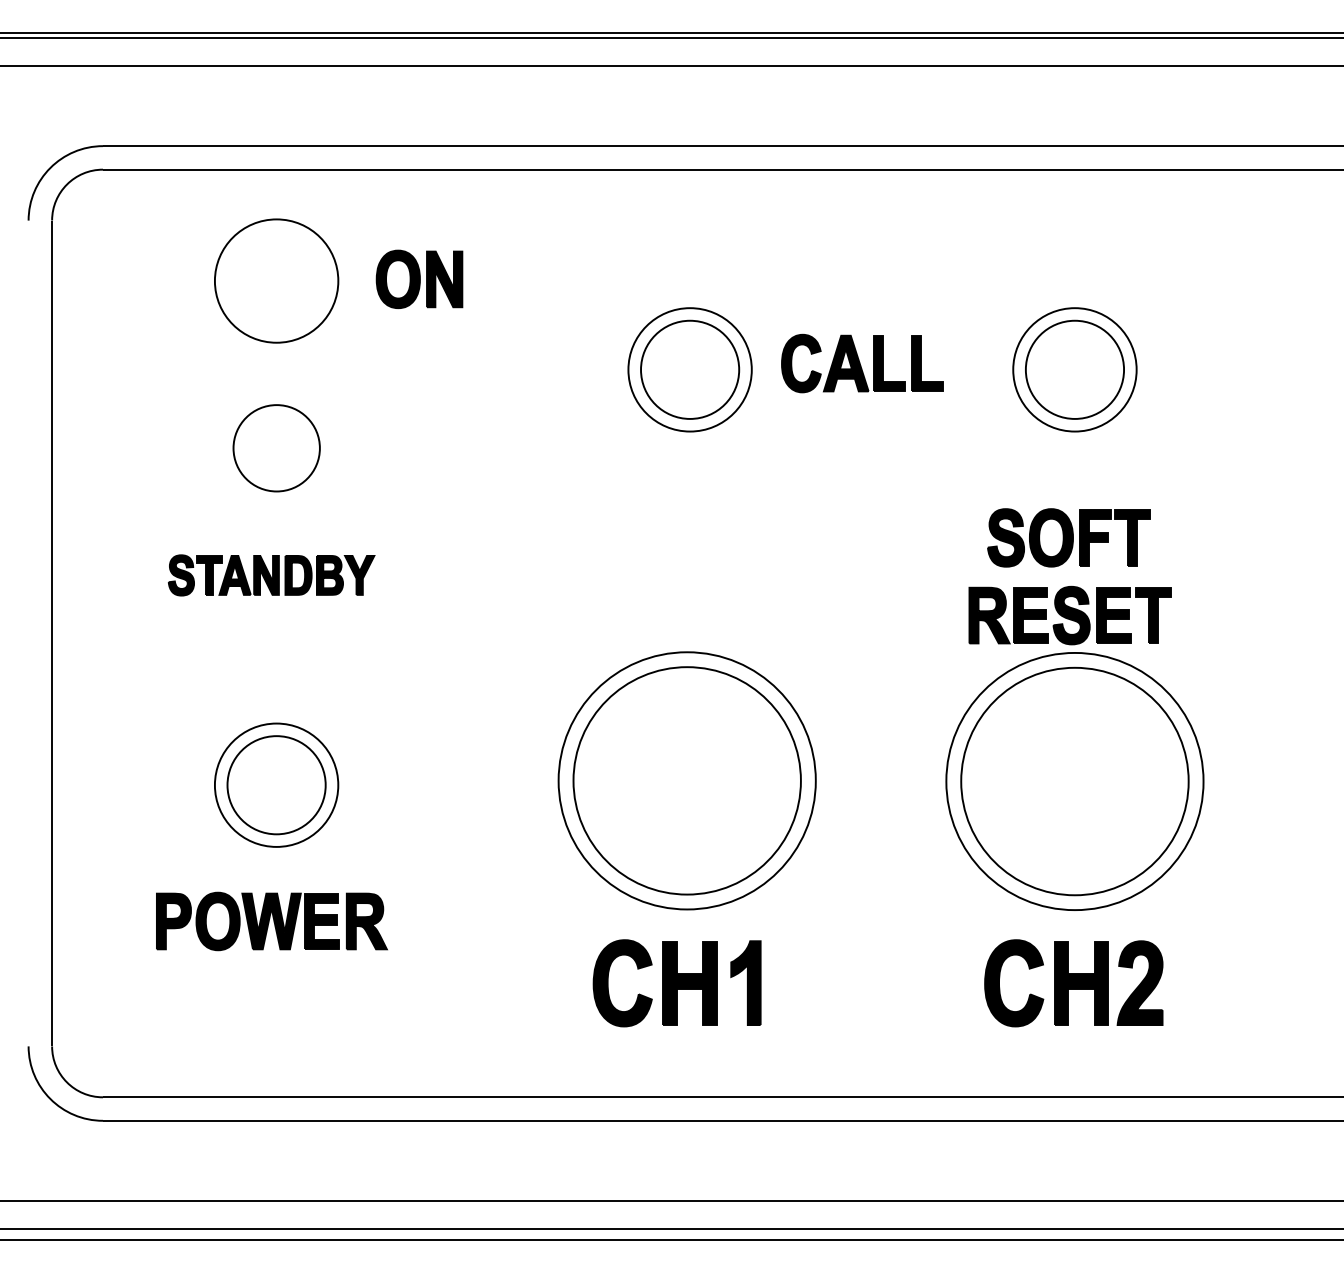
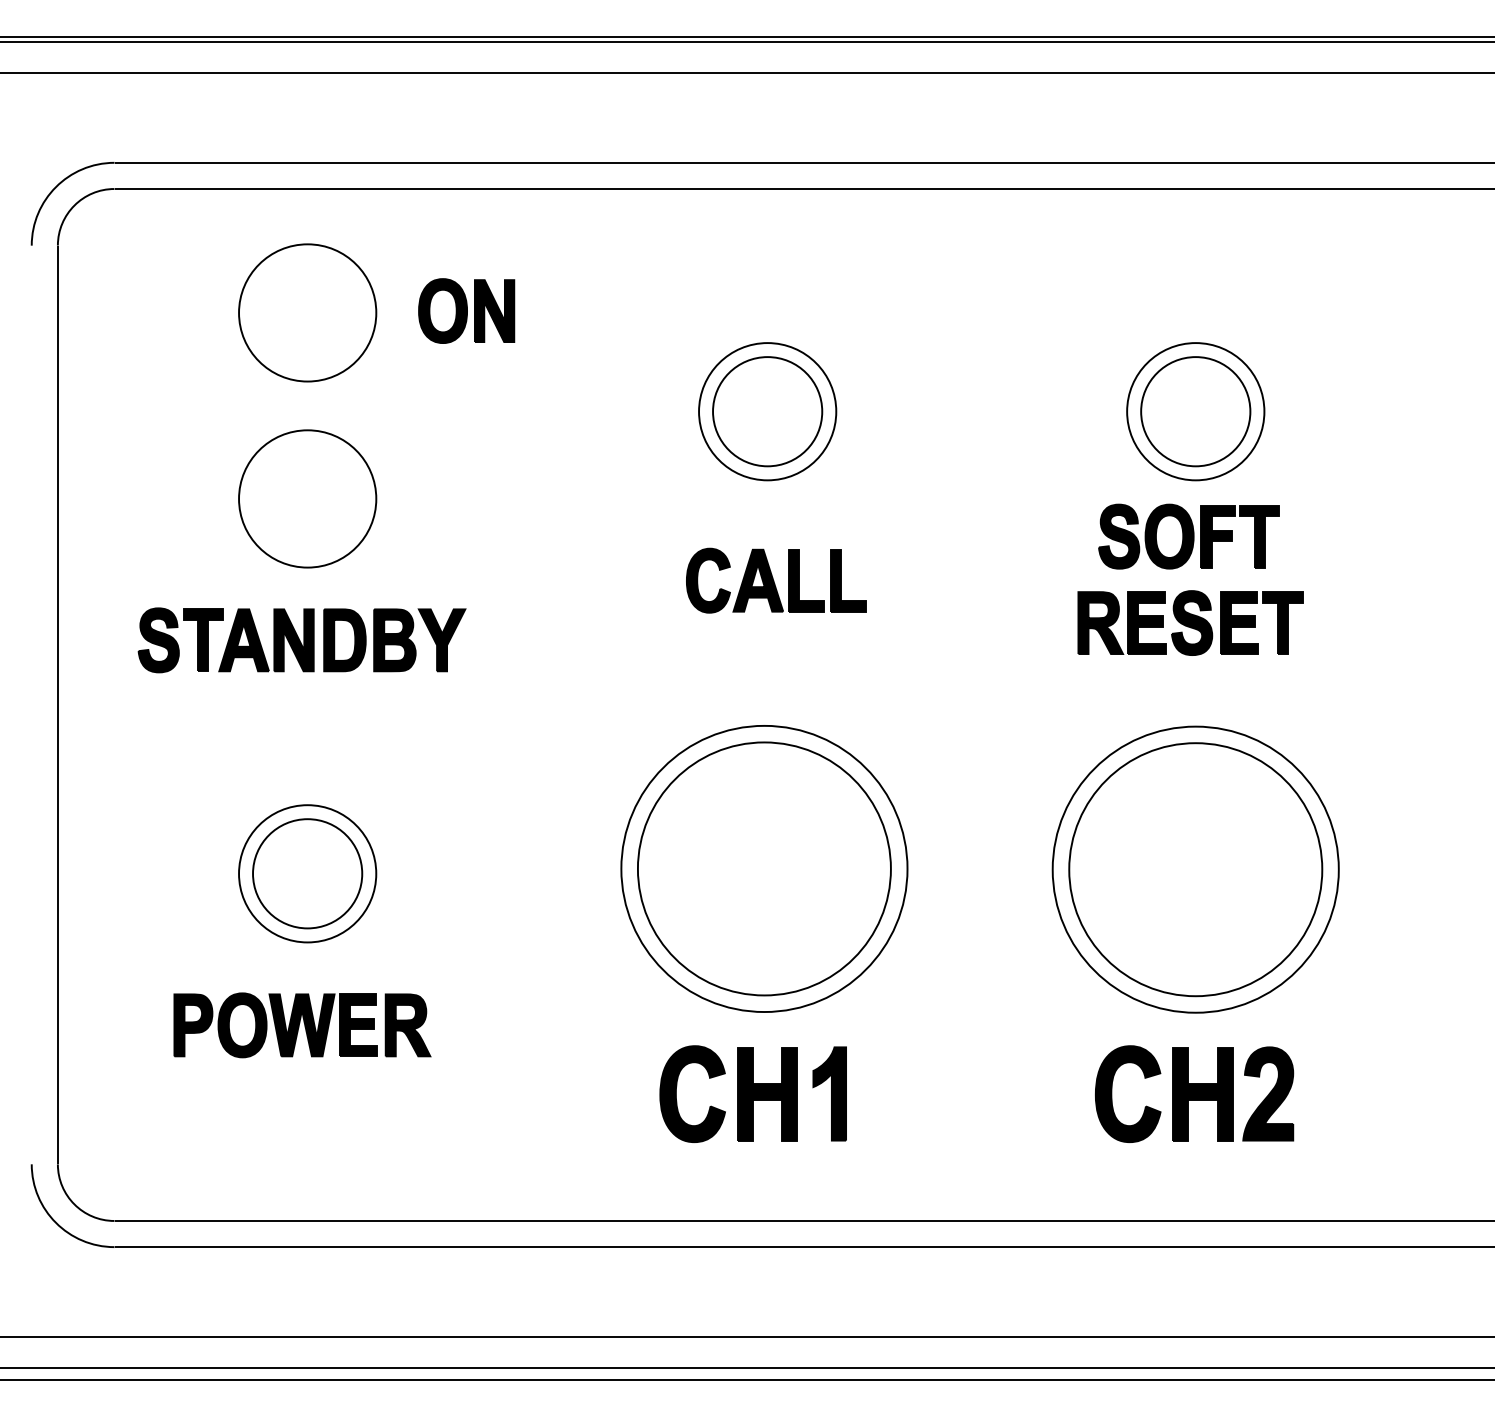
part: (862, 363) -> (776, 580), moved
part: (276, 447) -> (307, 498), size x1.43
part: (271, 575) -> (301, 640), size x1.43
part: (1070, 586) -> (1190, 590), moved

